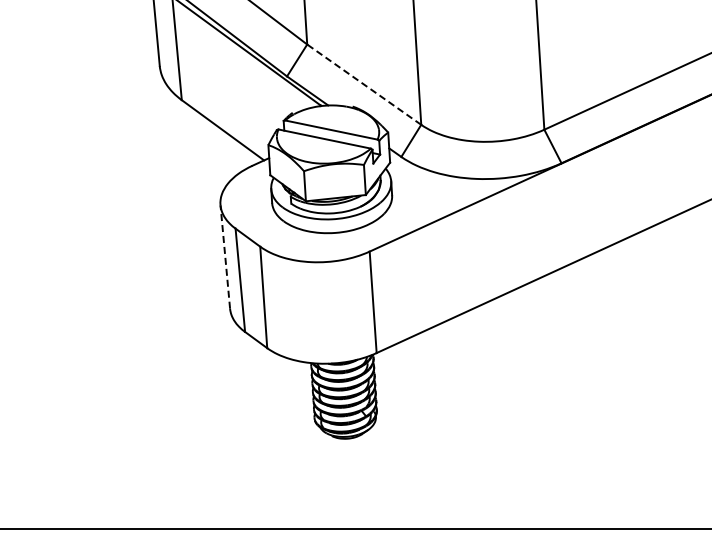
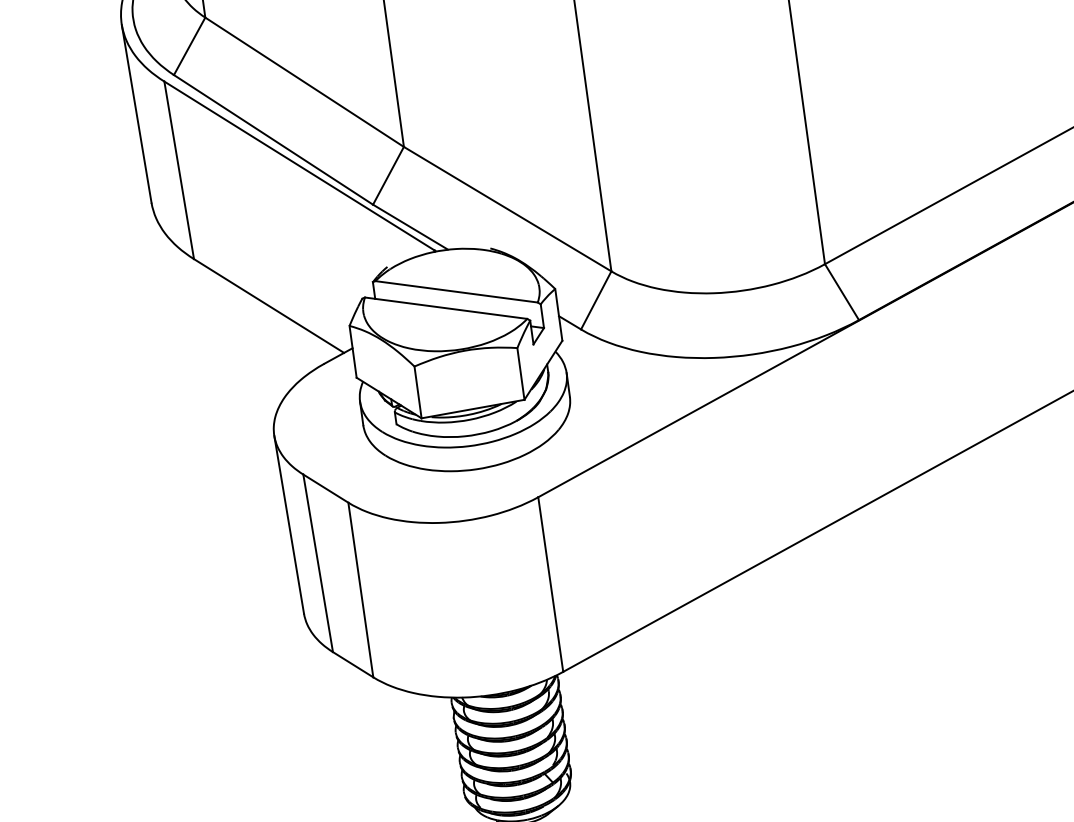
line: (364, 84) -> (508, 208), dashed -> solid
line: (225, 257) -> (289, 525), dashed -> solid

